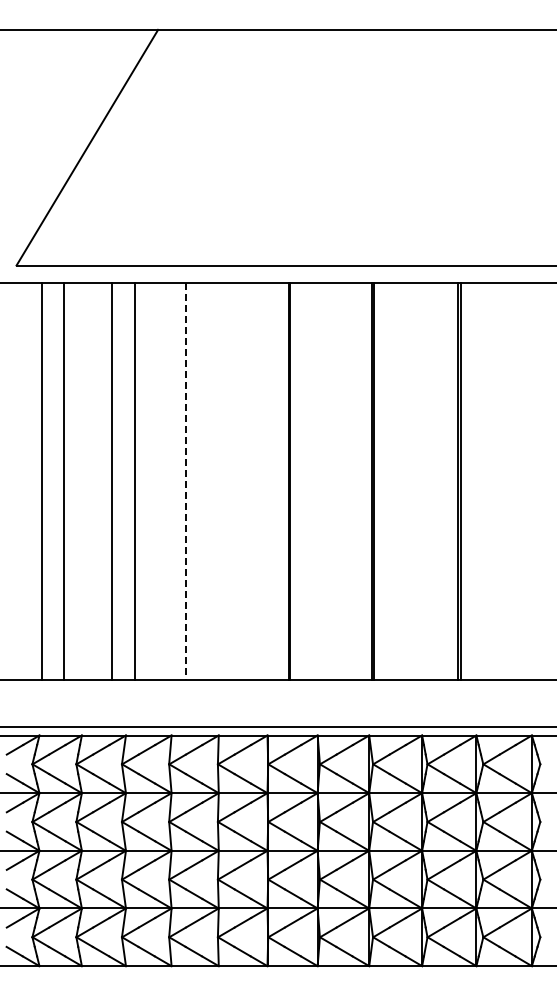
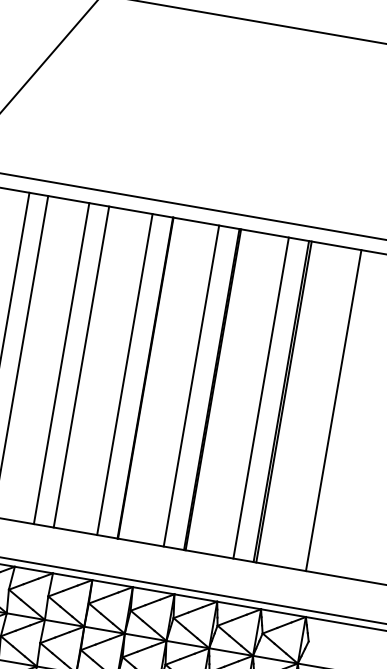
line: (185, 481) -> (61, 363), dashed -> solid
line: (210, 481) -> (81, 367), added
line: (263, 481) -> (124, 374), added
line: (346, 481) -> (191, 385), added
line: (432, 481) -> (261, 397), added
line: (522, 481) -> (333, 410), added

